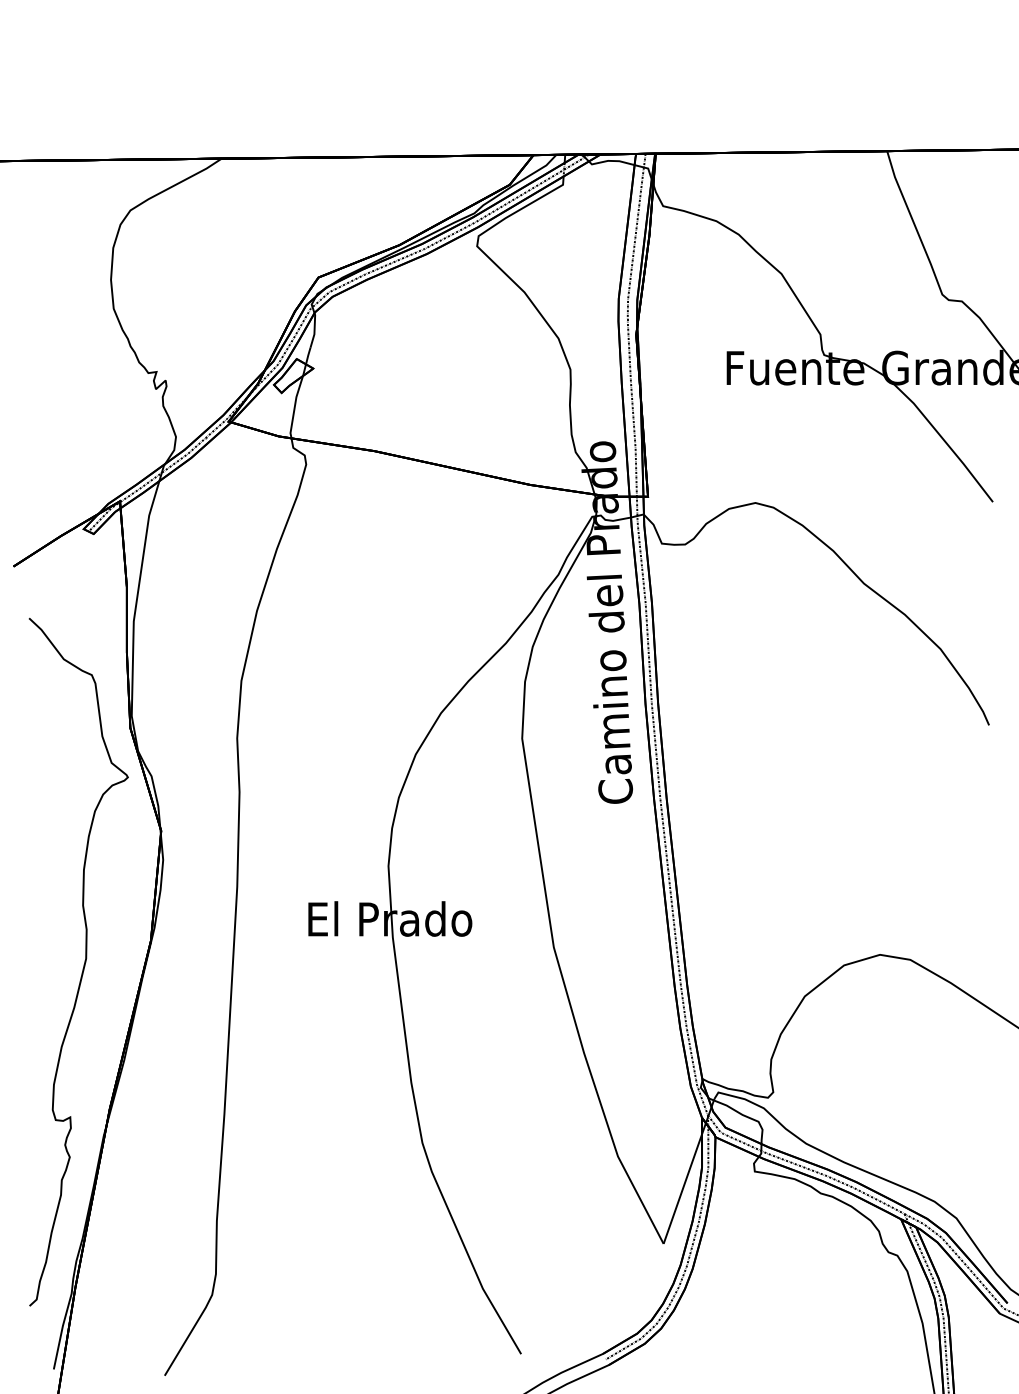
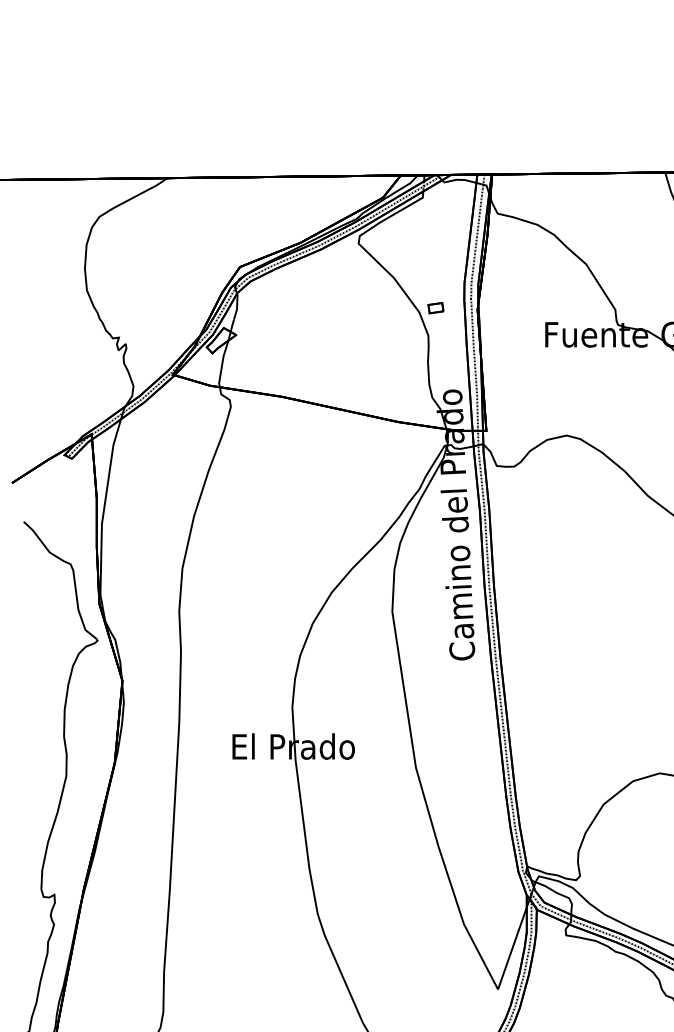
part: (580, 332) -> (435, 308), added

